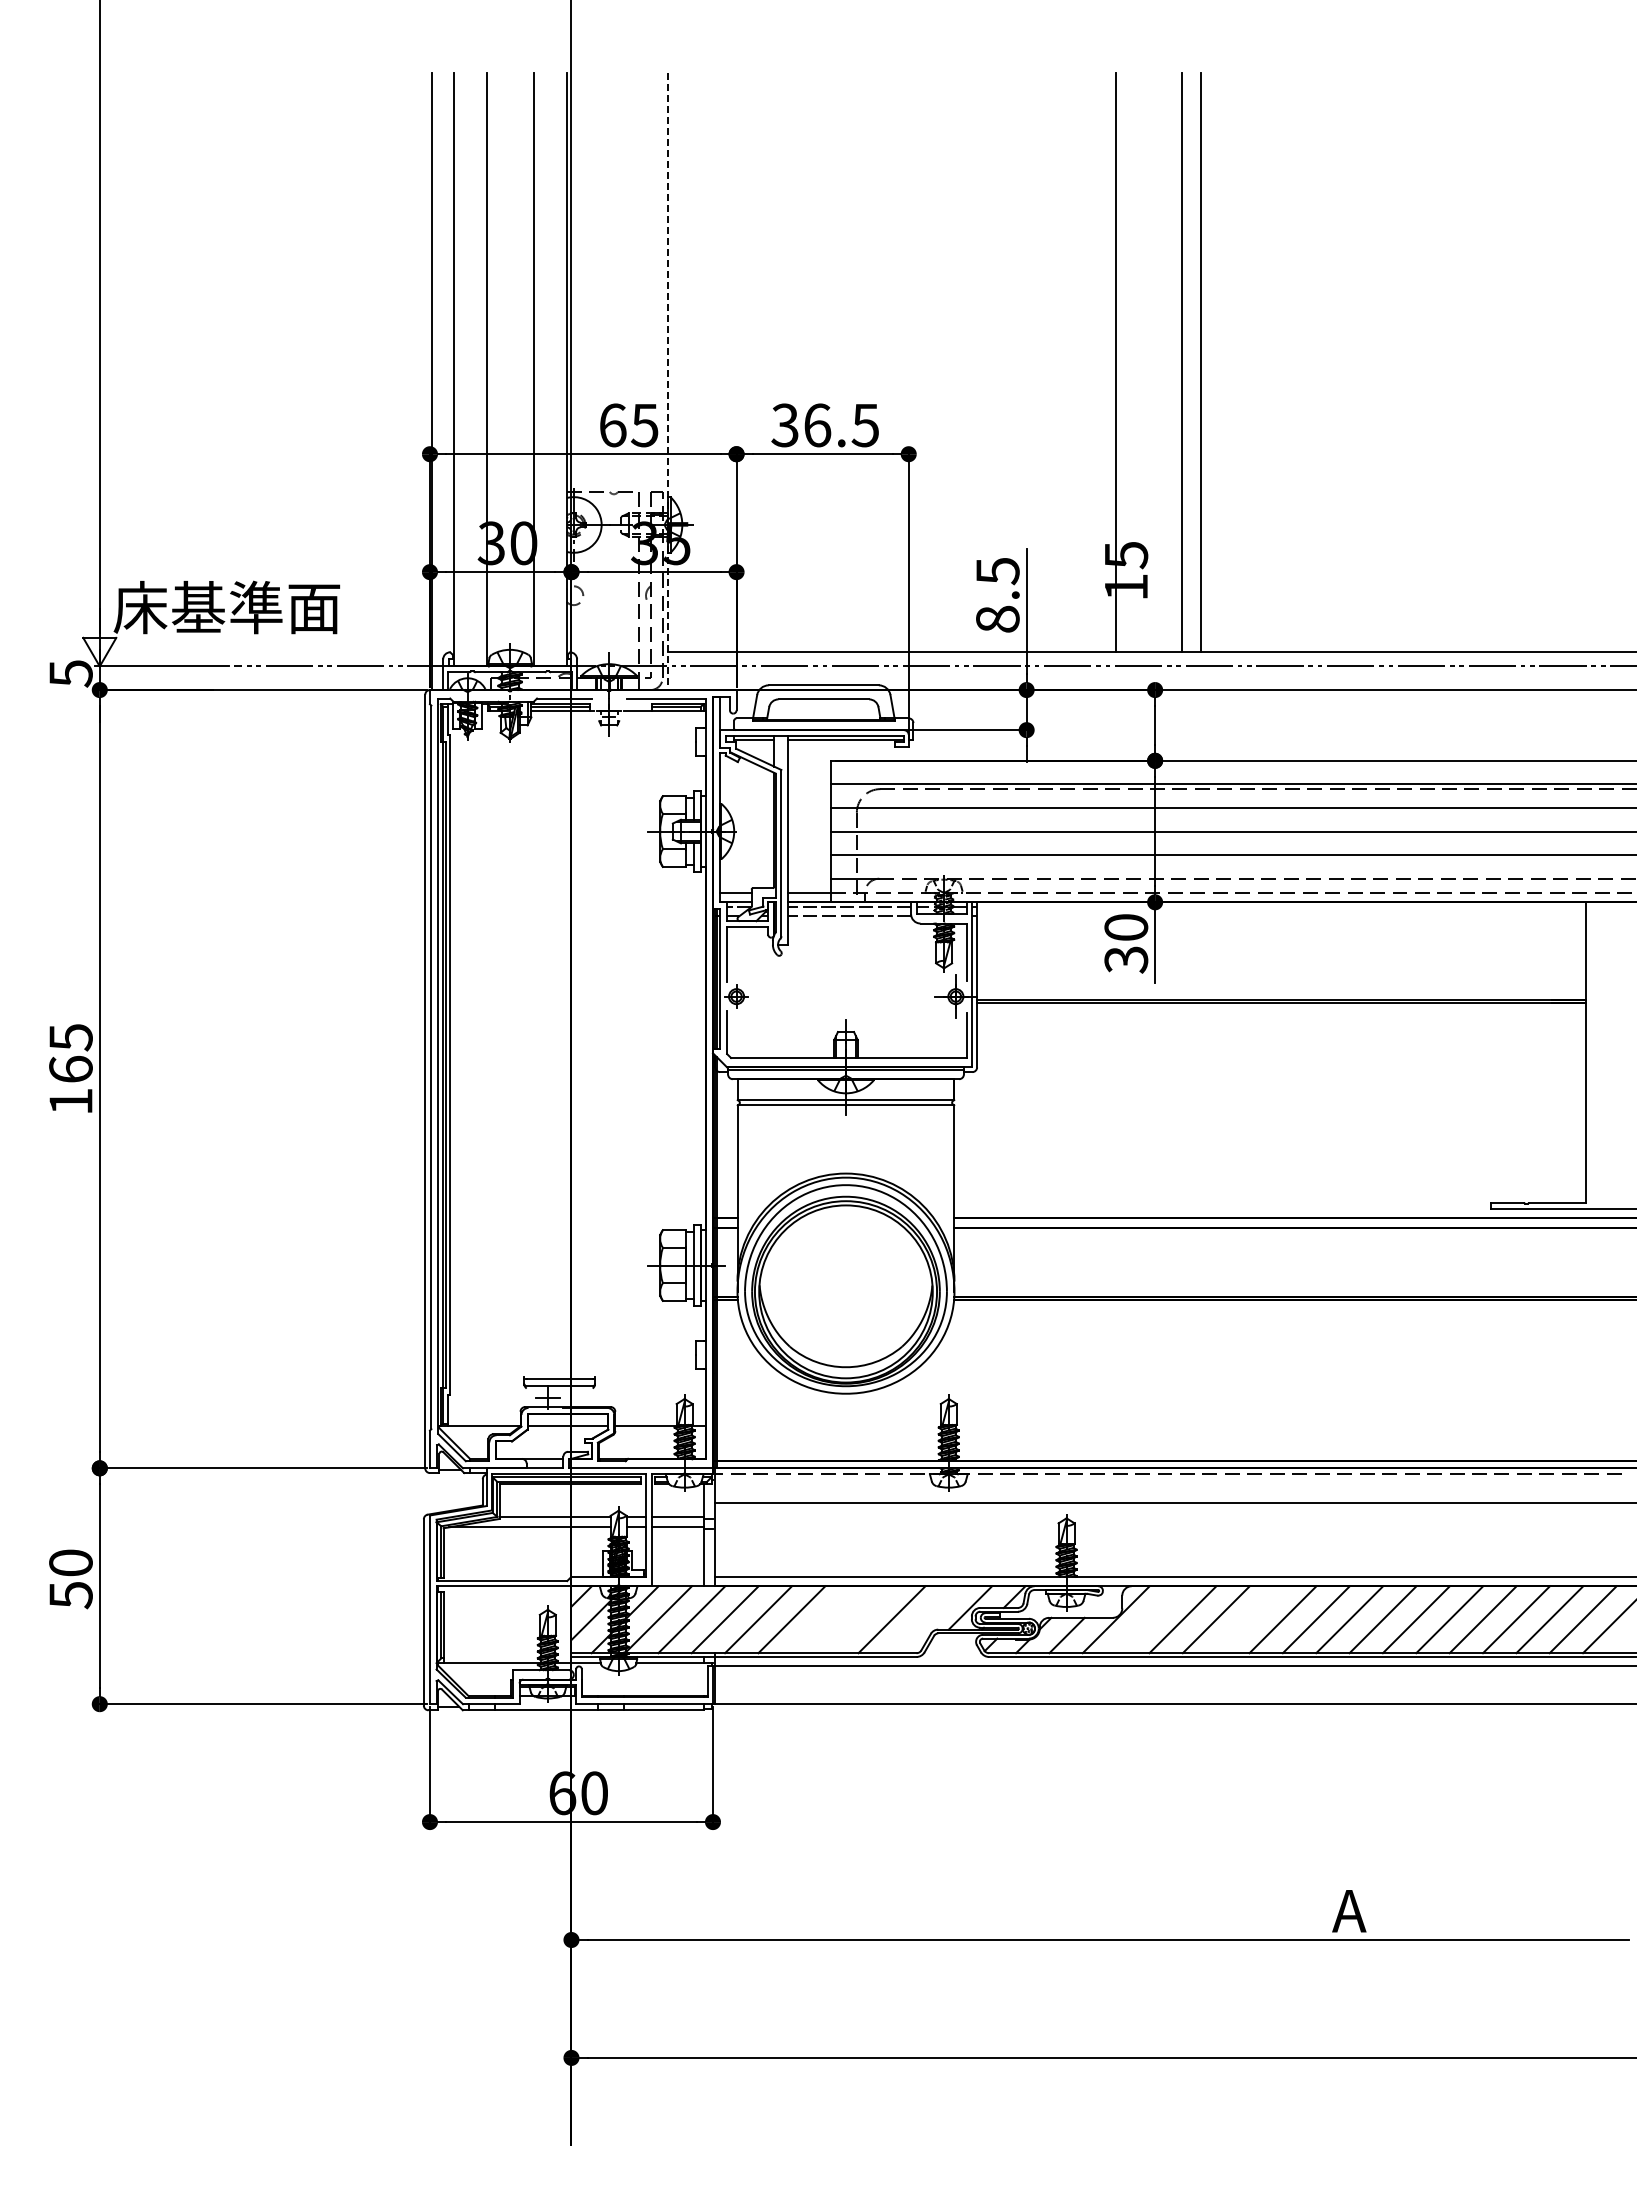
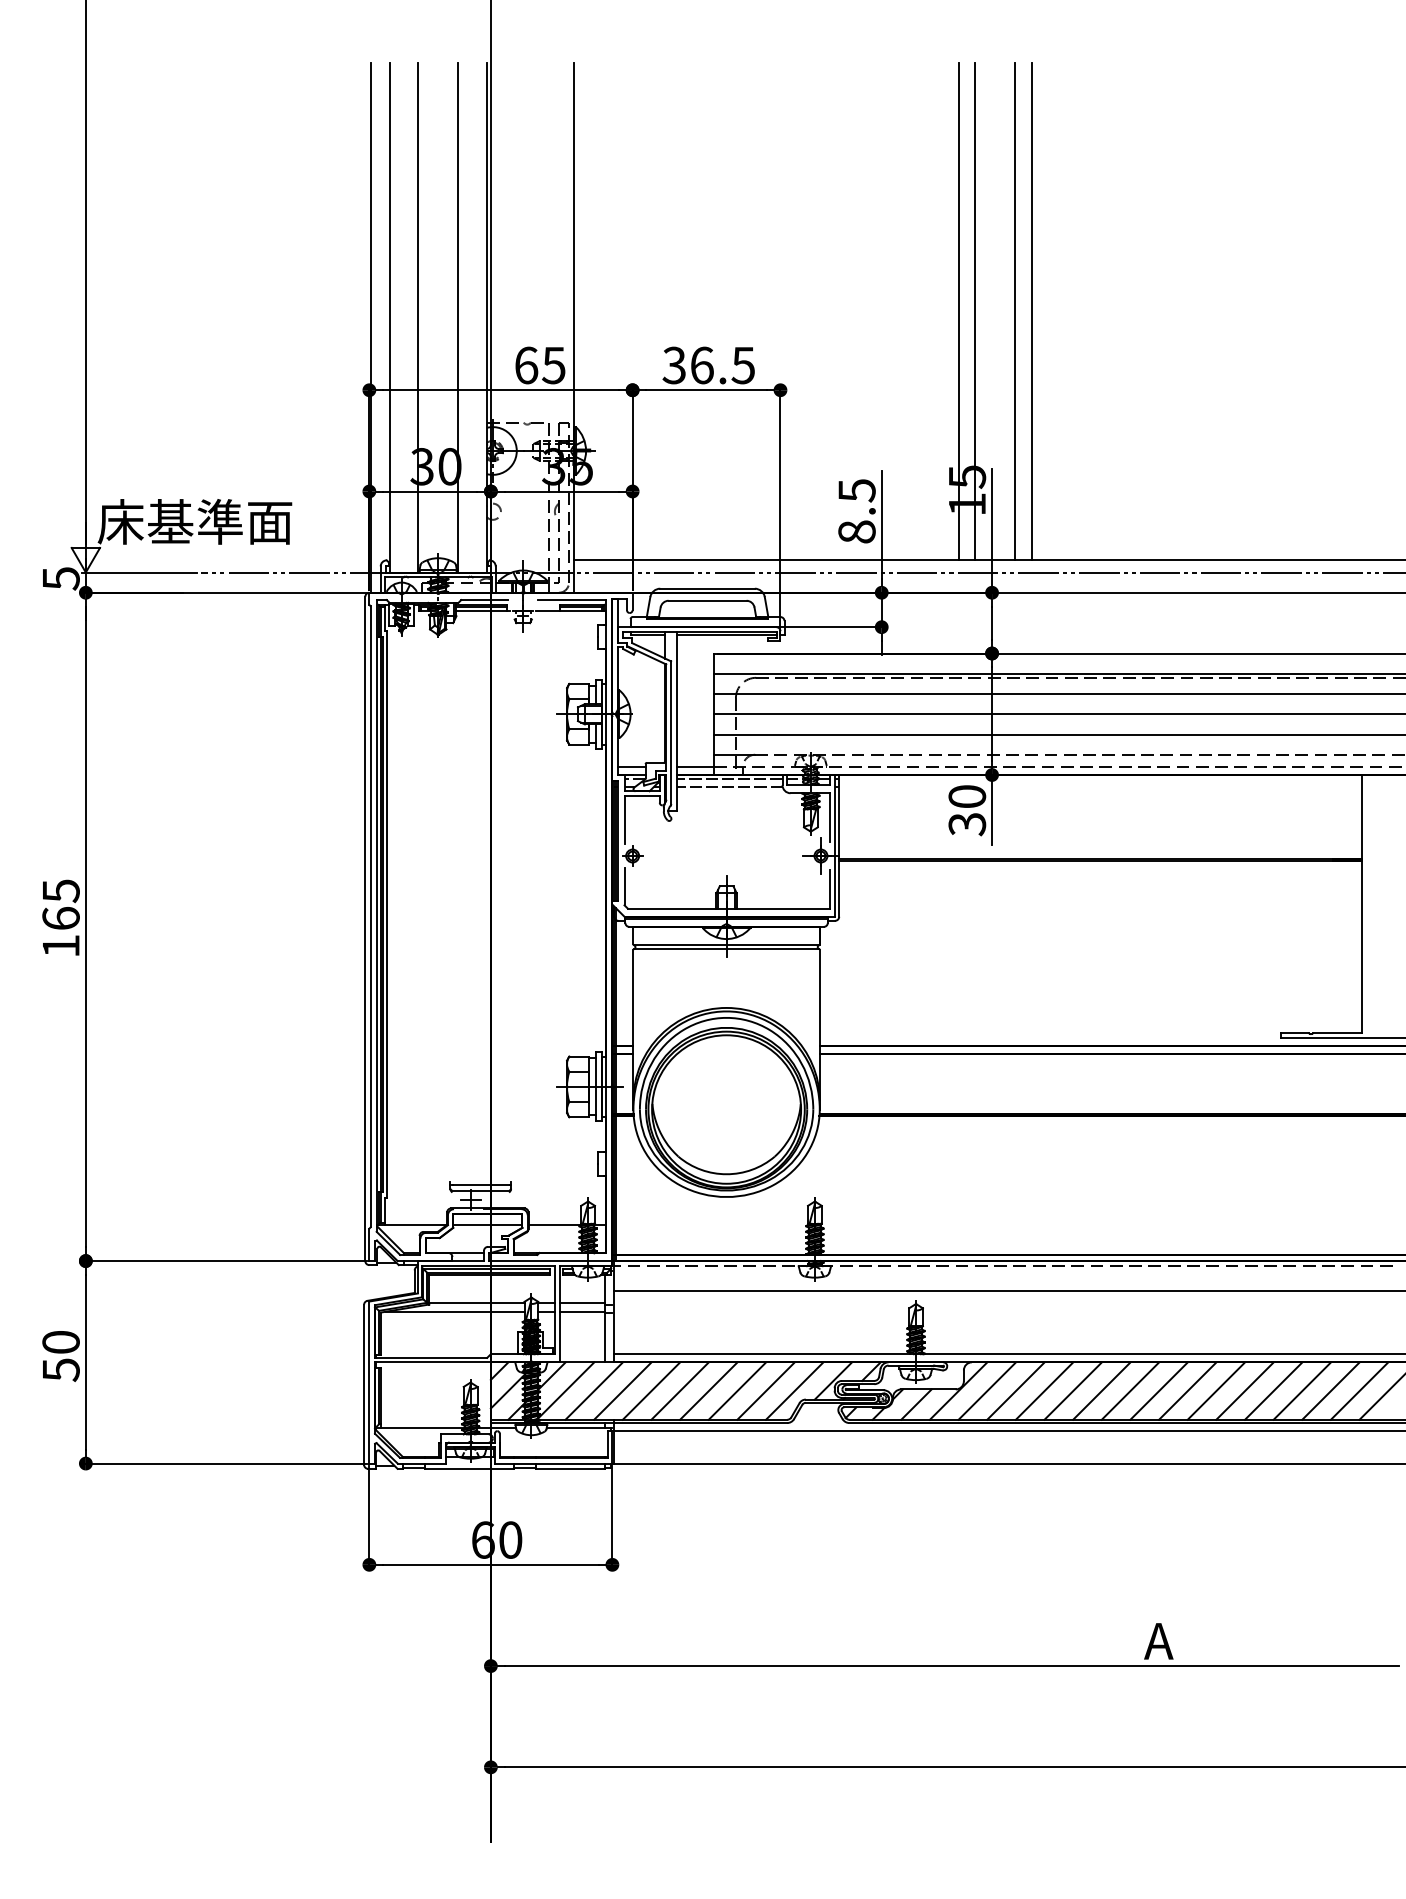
line: (1135, 362) -> (975, 311), added
line: (668, 382) -> (574, 328), dashed -> solid
line: (1155, 617) -> (992, 530), added
line: (824, 1619) -> (708, 1390), added
line: (858, 1619) -> (737, 1390), added
line: (924, 1619) -> (794, 1390), added
line: (1149, 1619) -> (987, 1390), added
line: (1249, 1619) -> (1073, 1390), added

